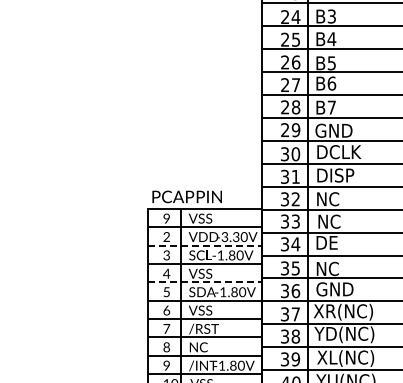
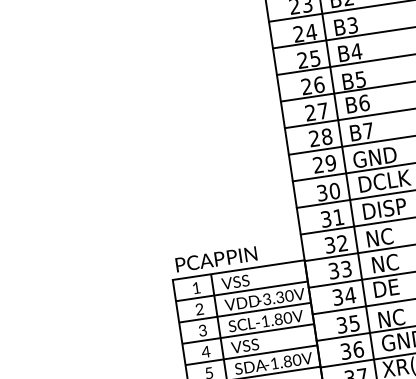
text: (166, 218) -> (196, 287), 9 -> 1
line: (204, 245) -> (244, 312), dashed -> solid
line: (204, 282) -> (251, 355), dashed -> solid

